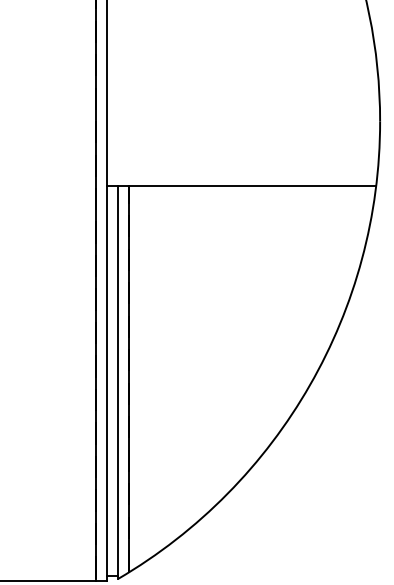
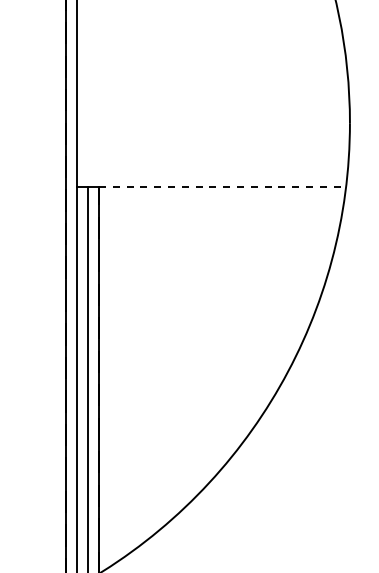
line: (252, 185) -> (222, 187), solid -> dashed

